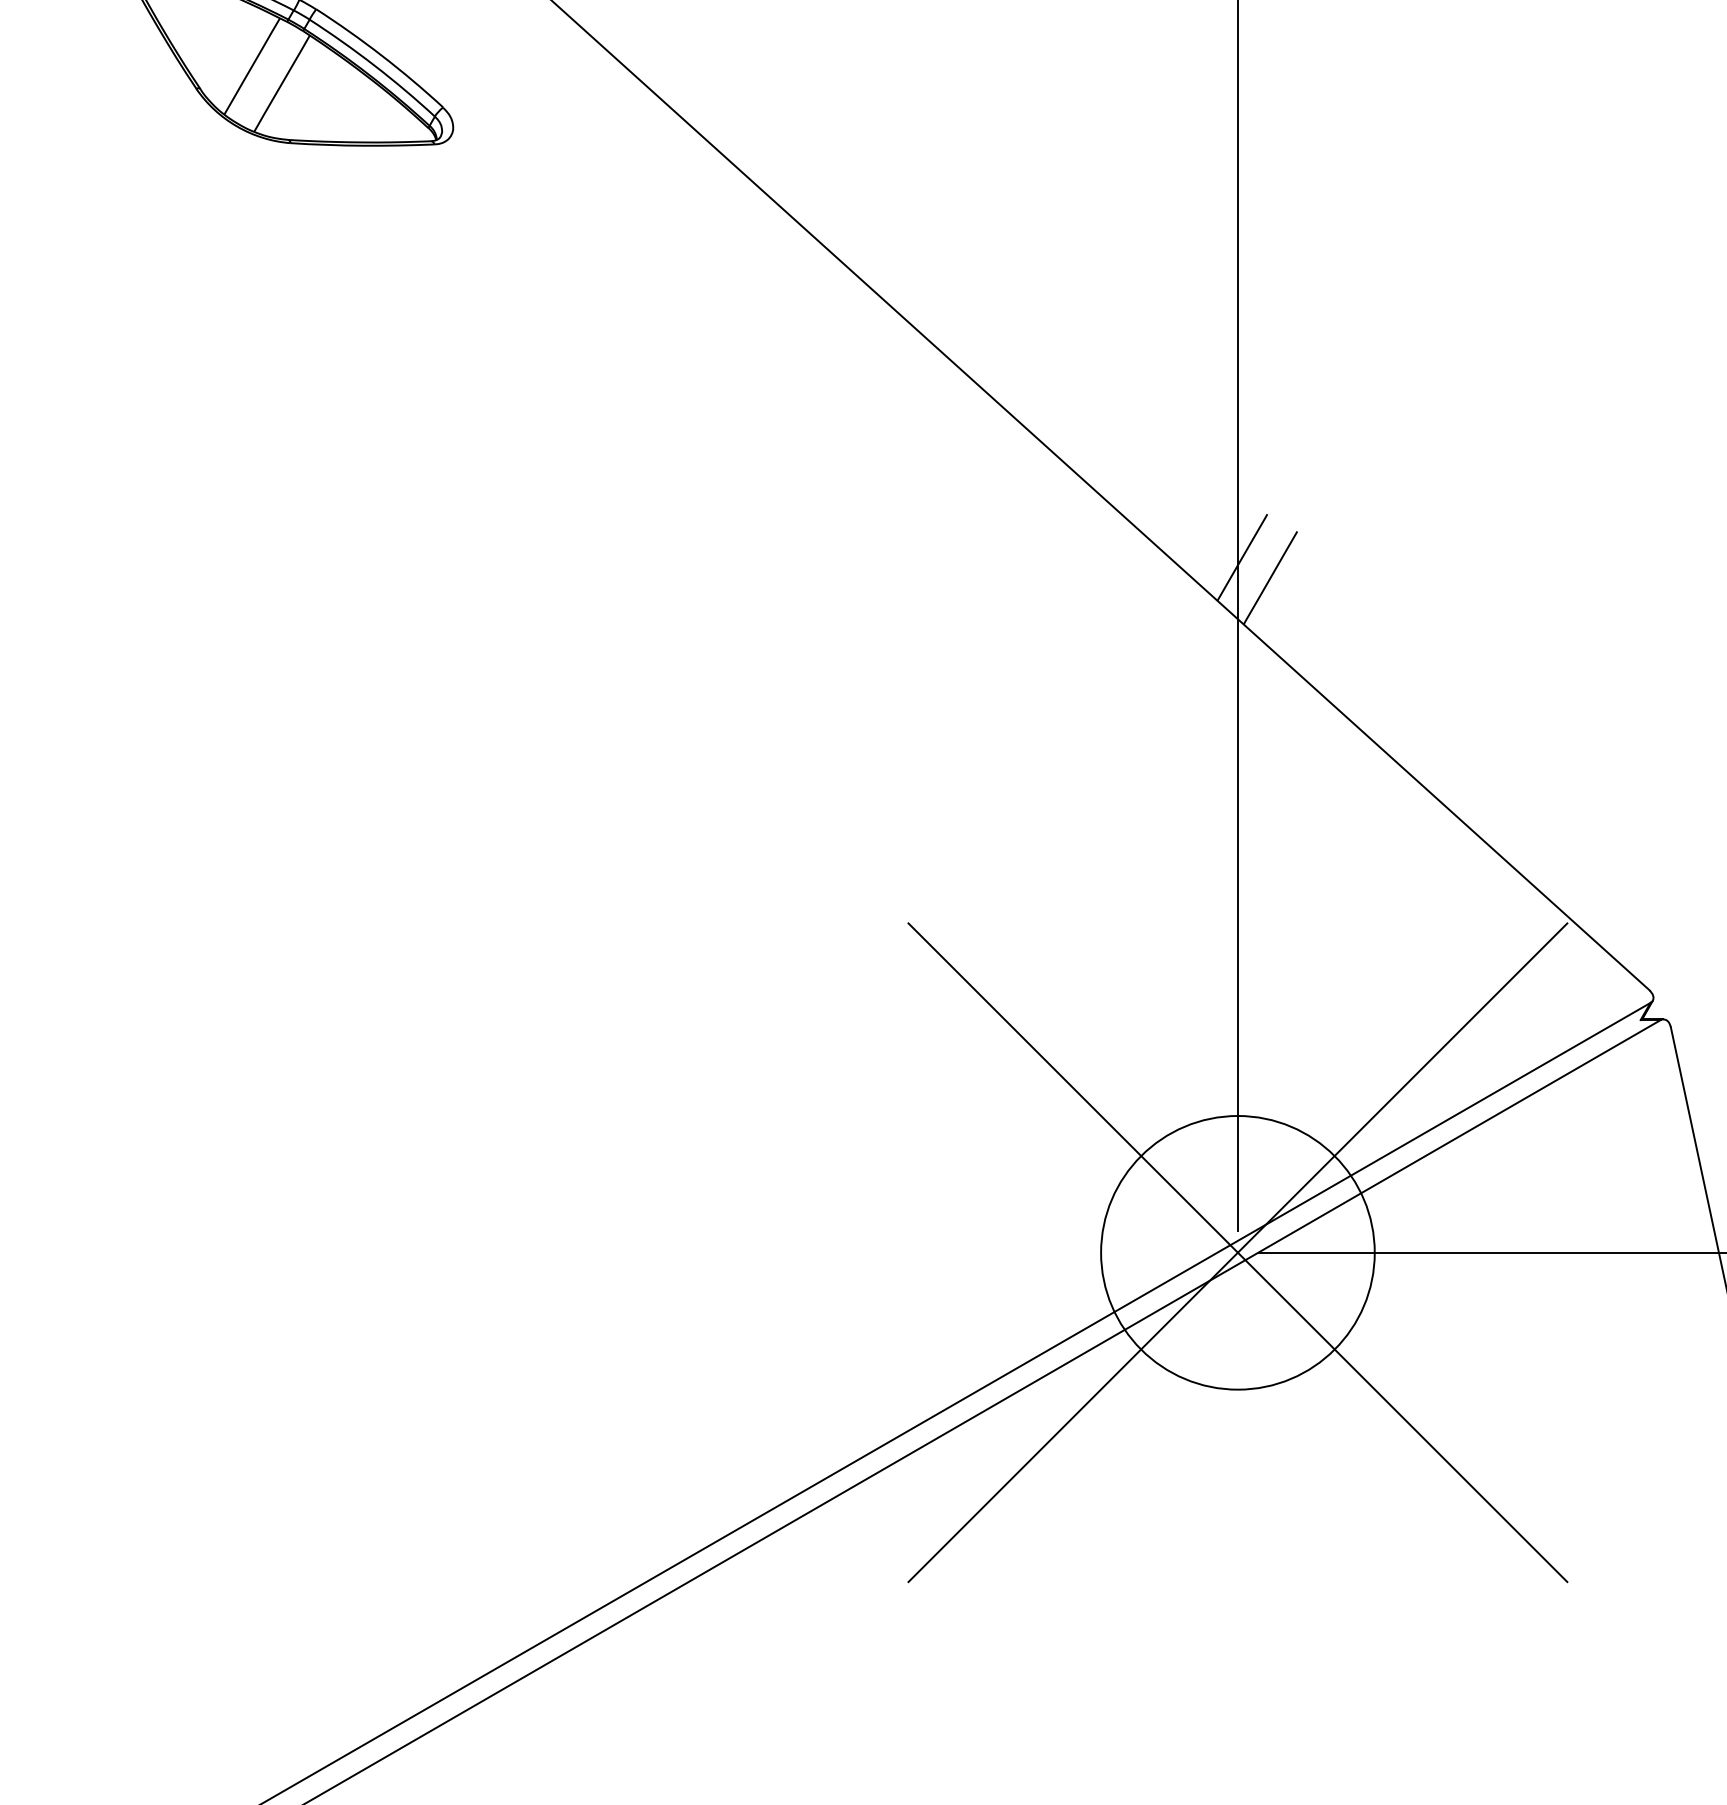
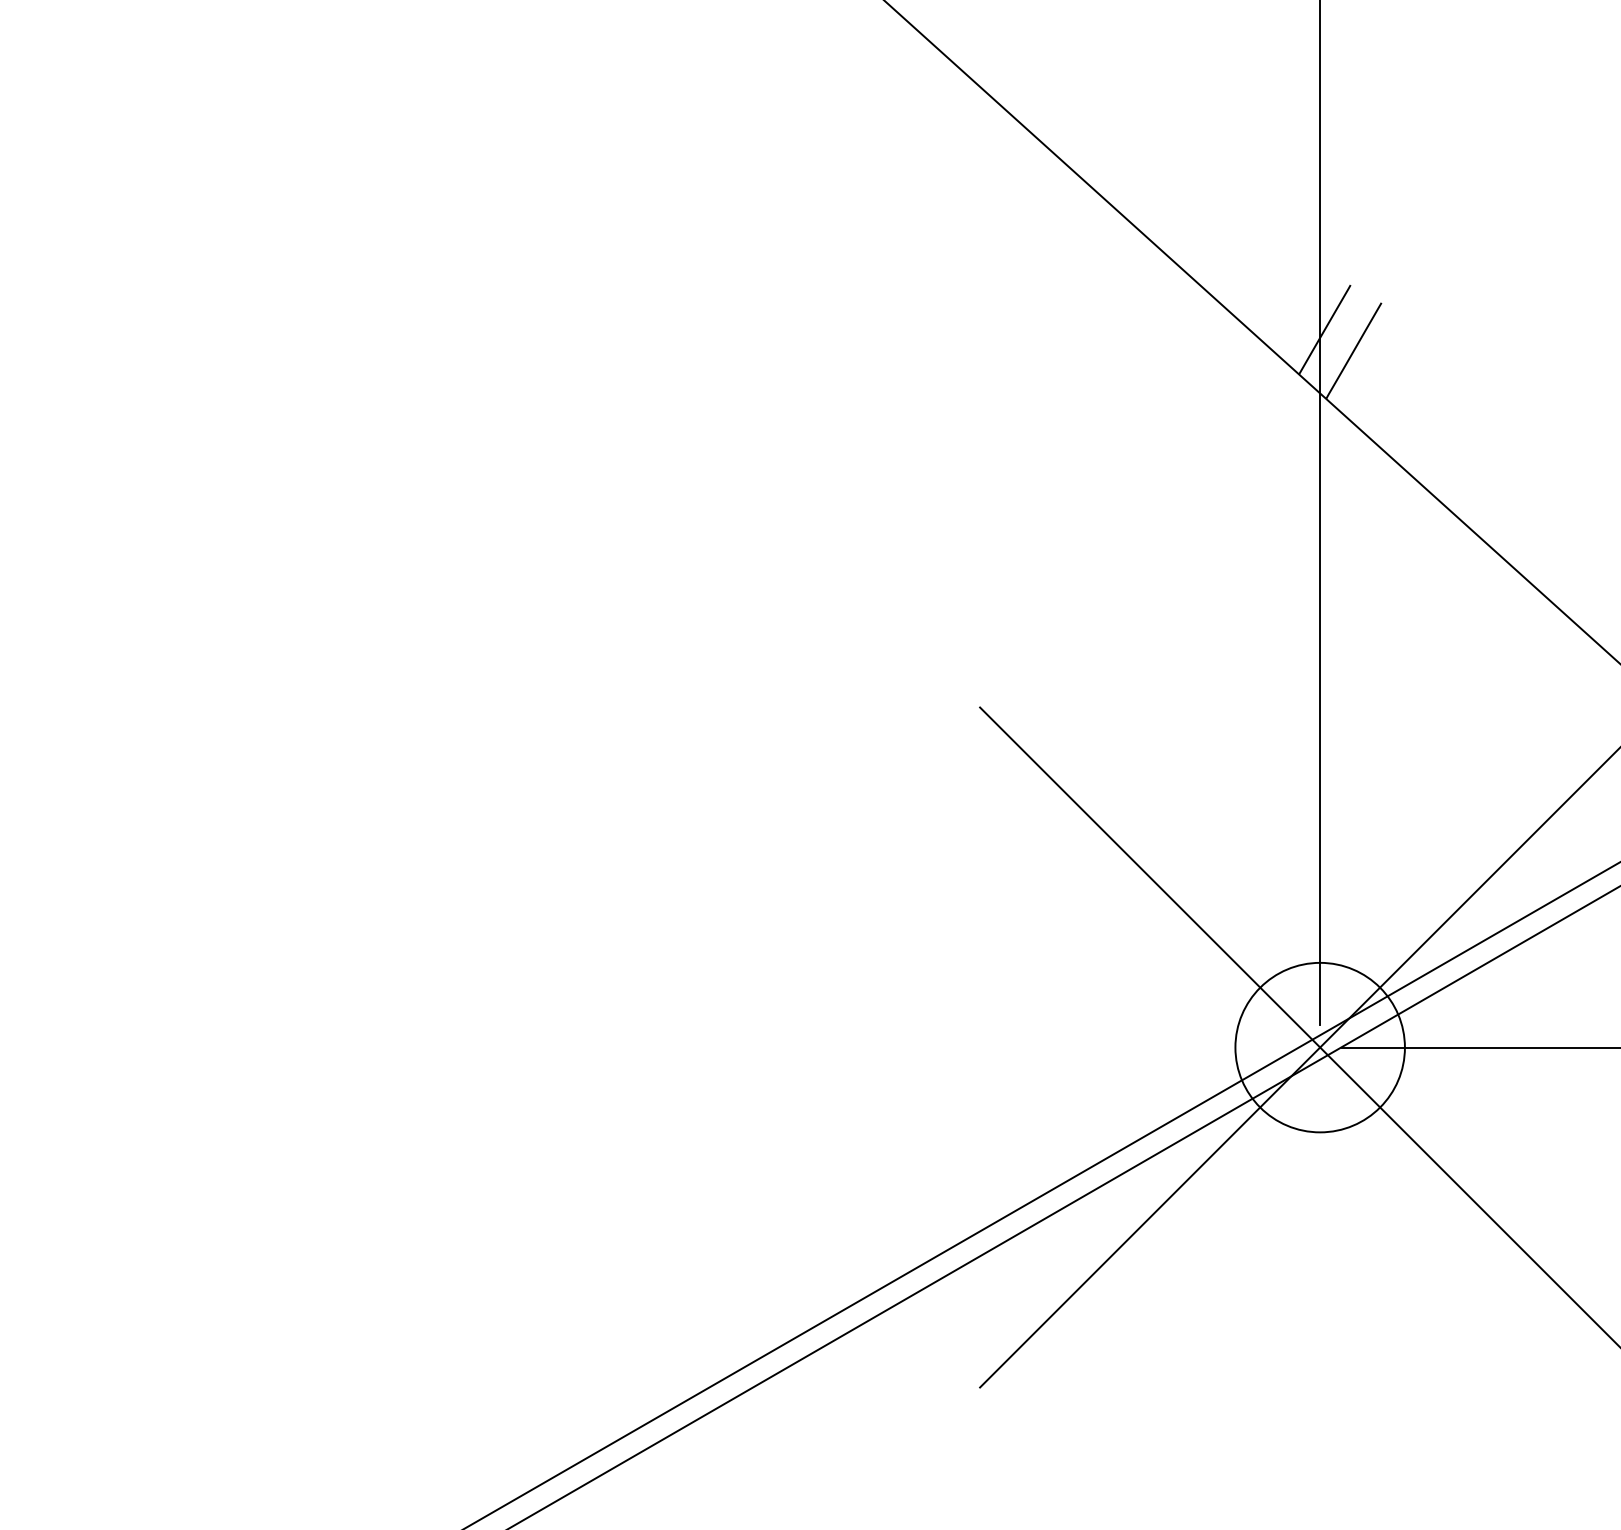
circle: (1237, 1252) -> (1319, 1047), size x0.6

